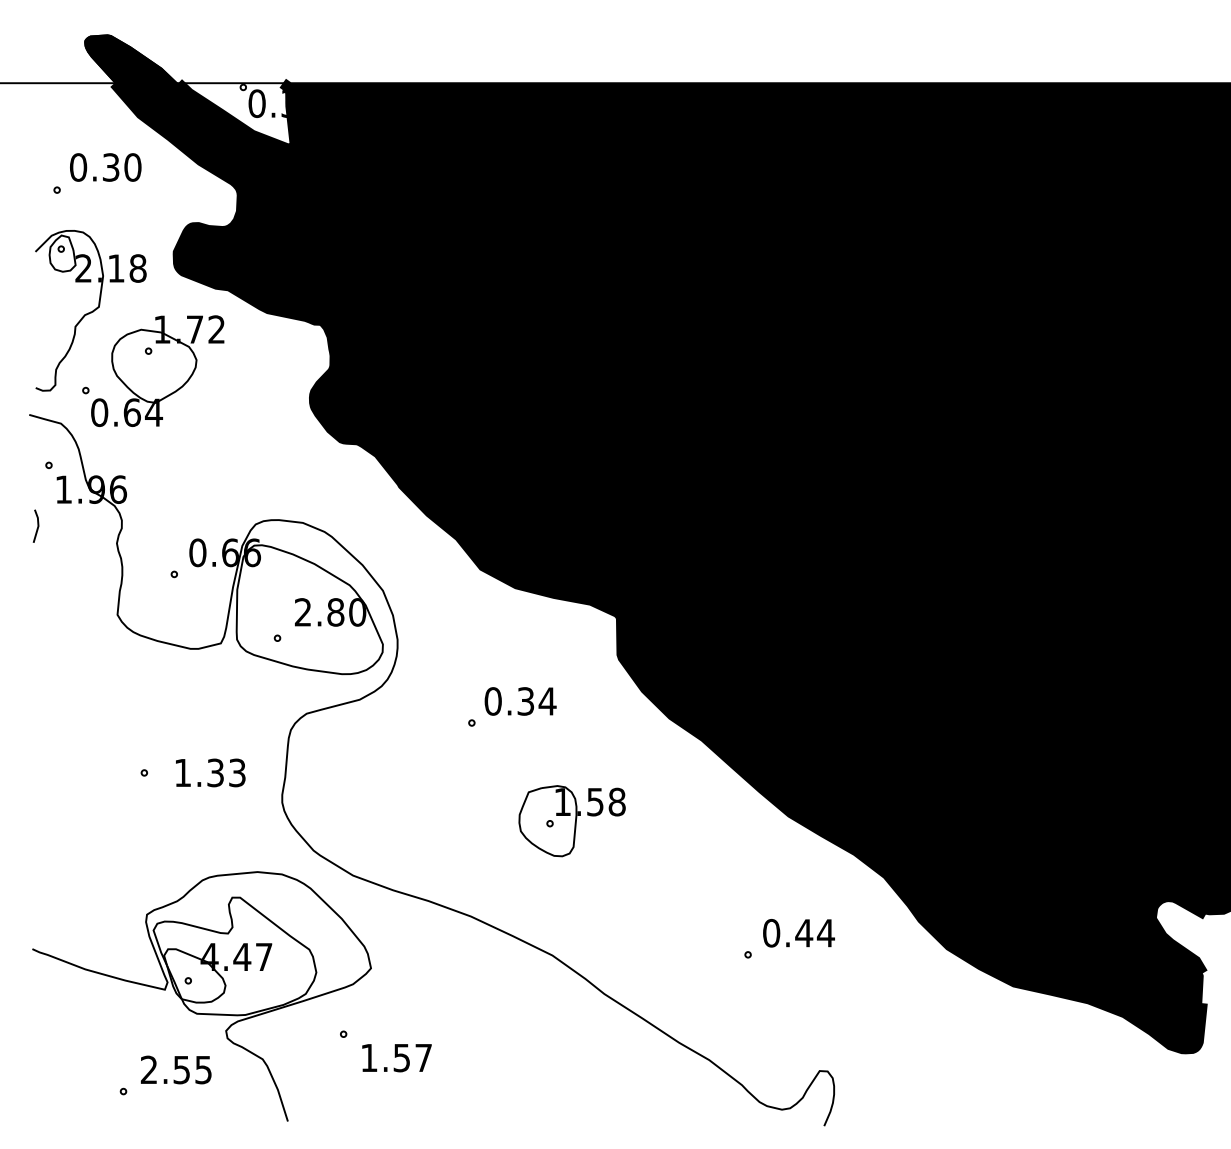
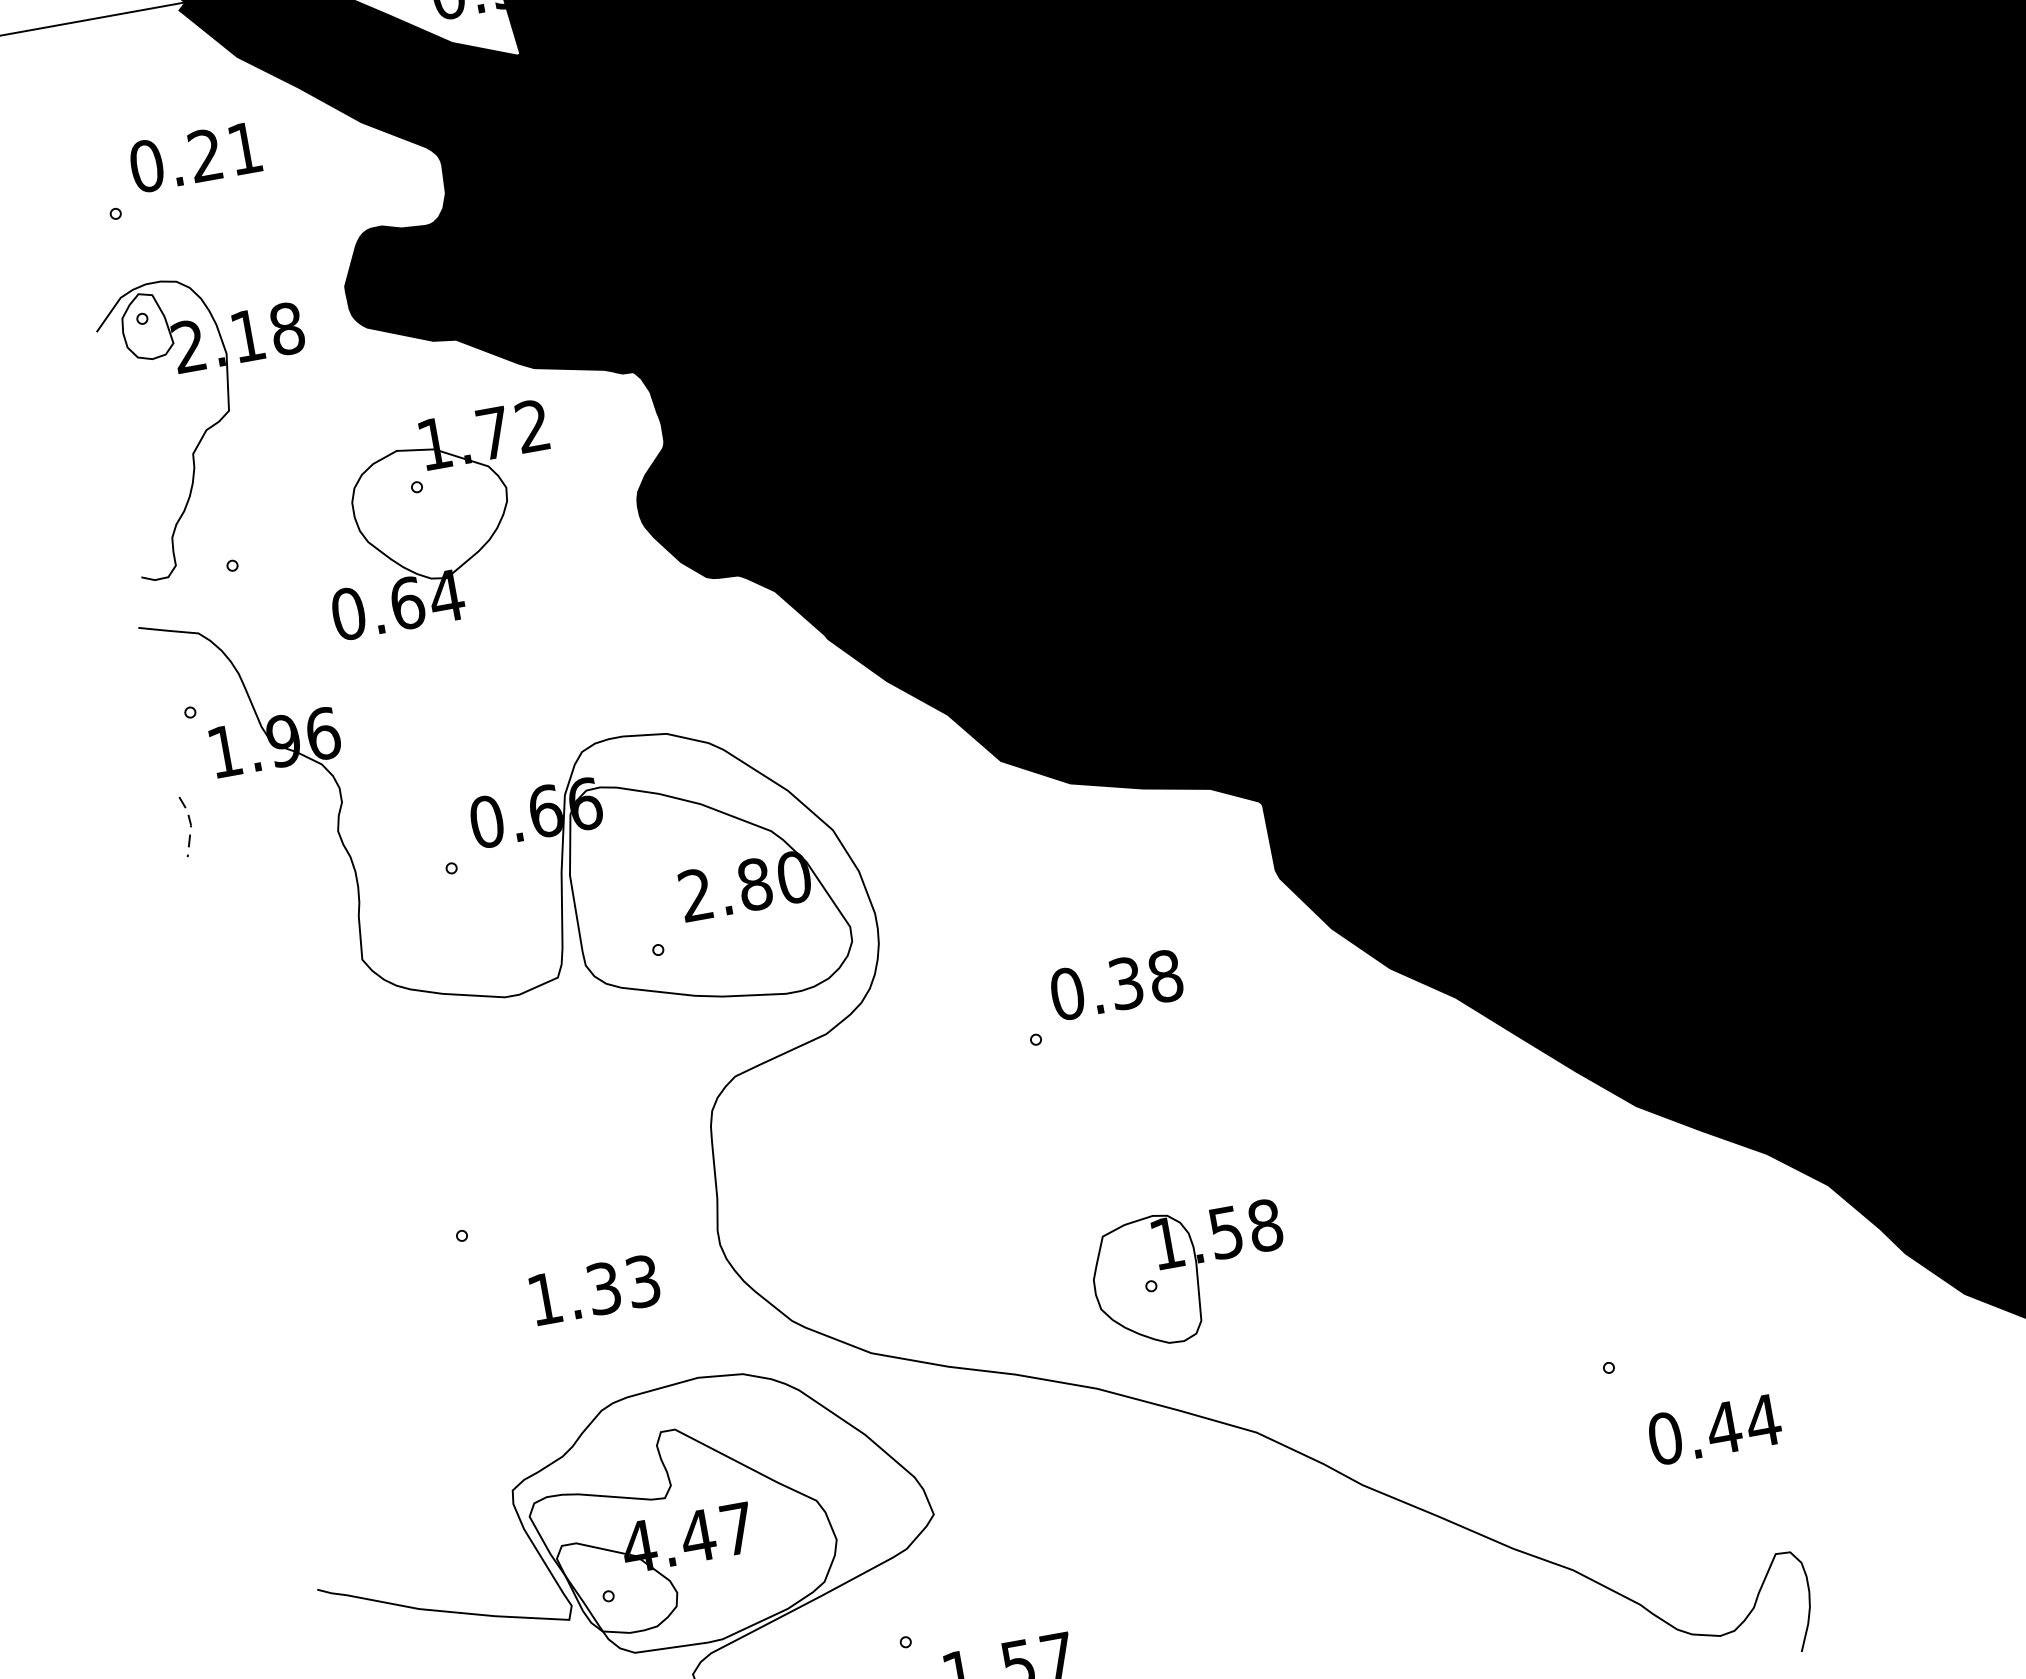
text: (121, 167) -> (224, 152), 0.30 -> 0.21
part: (157, 370) -> (439, 519), moved
line: (38, 526) -> (191, 826), solid -> dashed
text: (547, 701) -> (1165, 976), 0.34 -> 0.38
text: (210, 772) -> (594, 1289), moved
part: (571, 821) -> (1189, 1275), moved
text: (798, 933) -> (1713, 1430), moved

